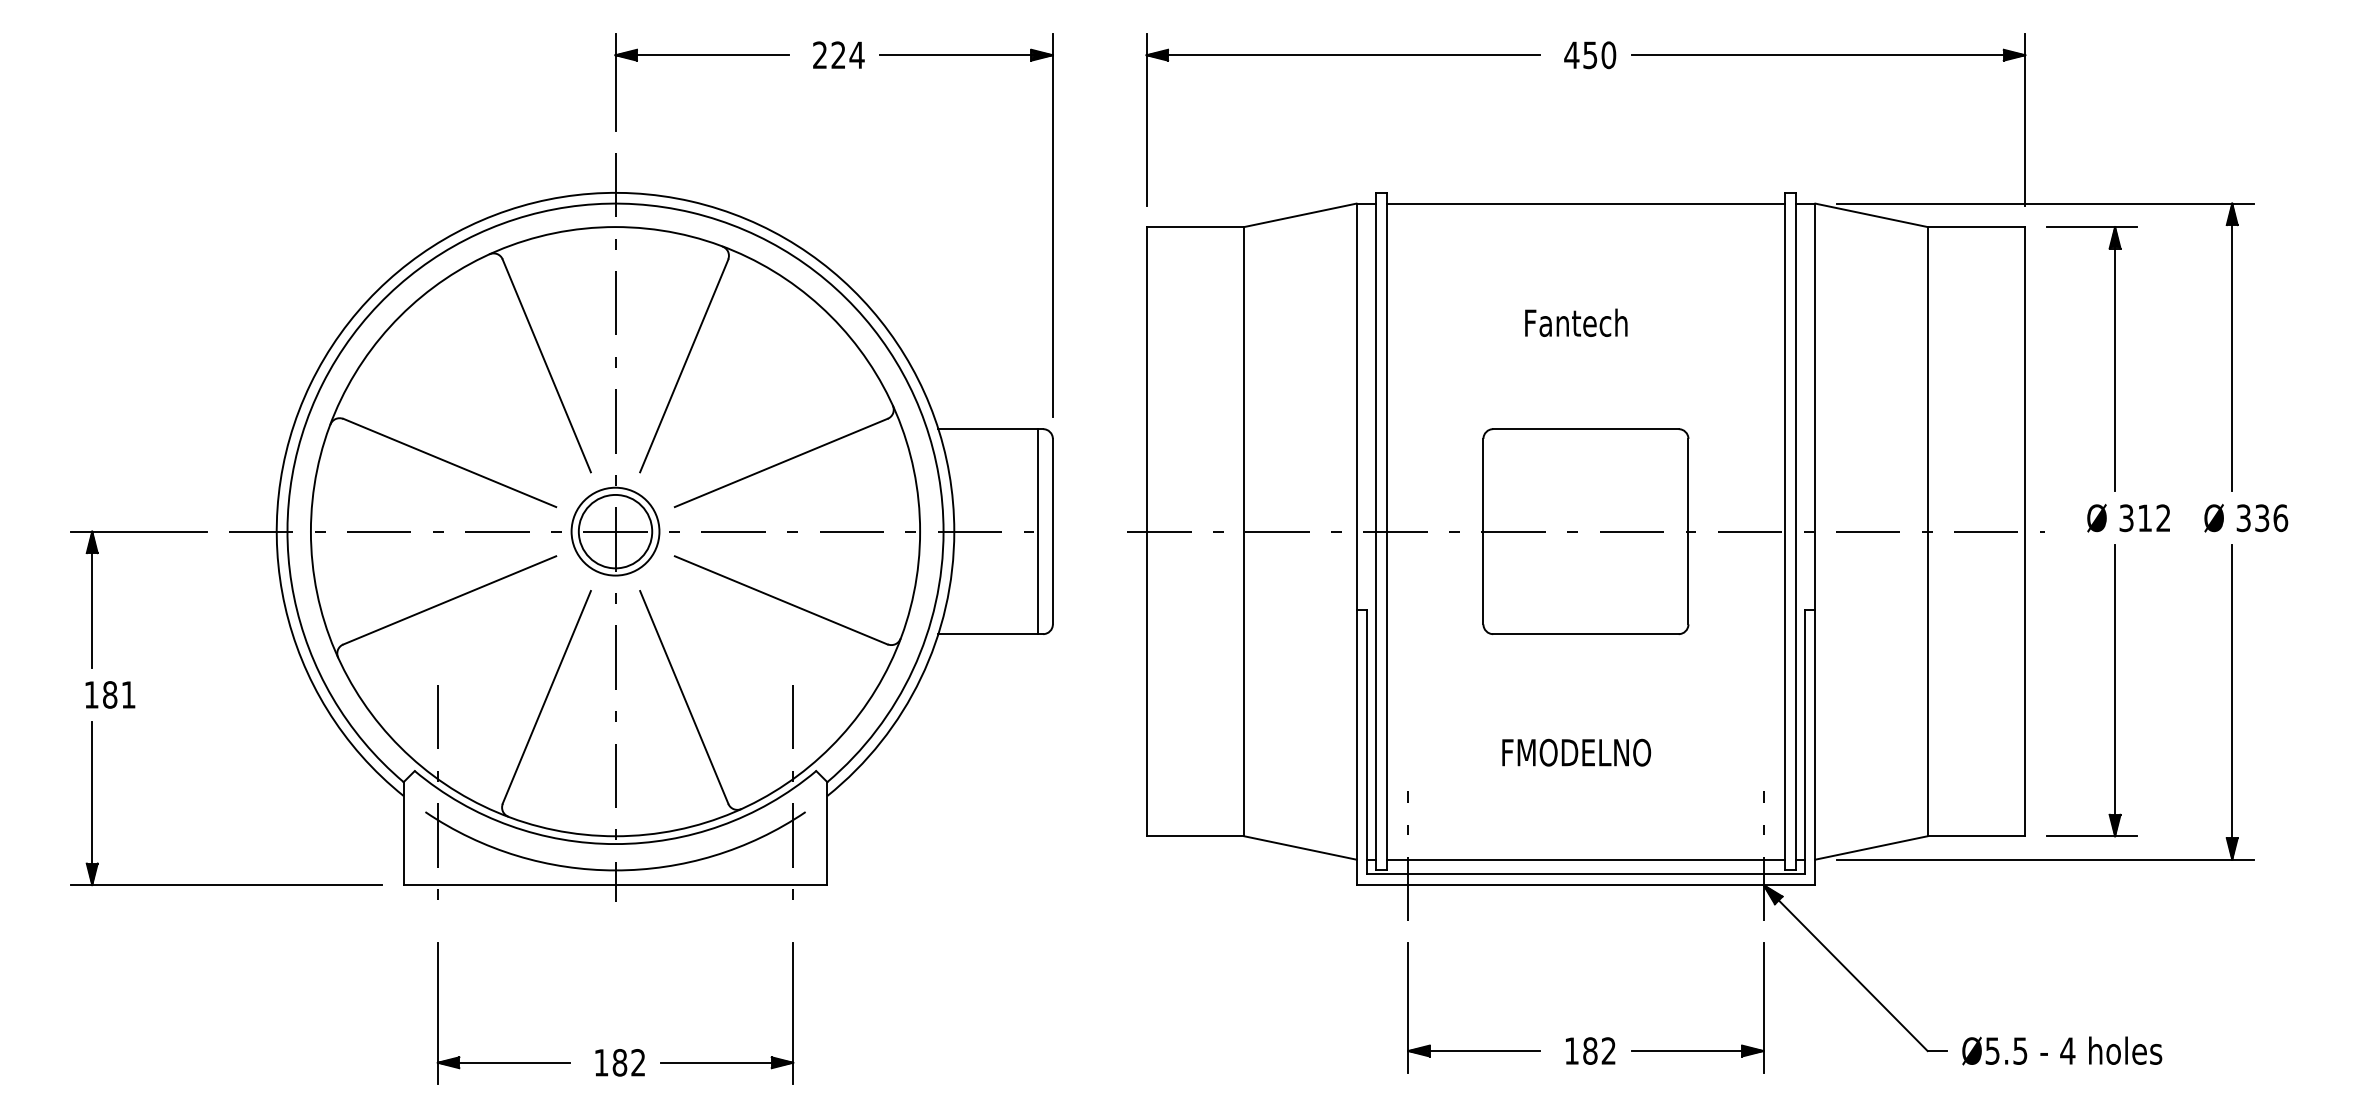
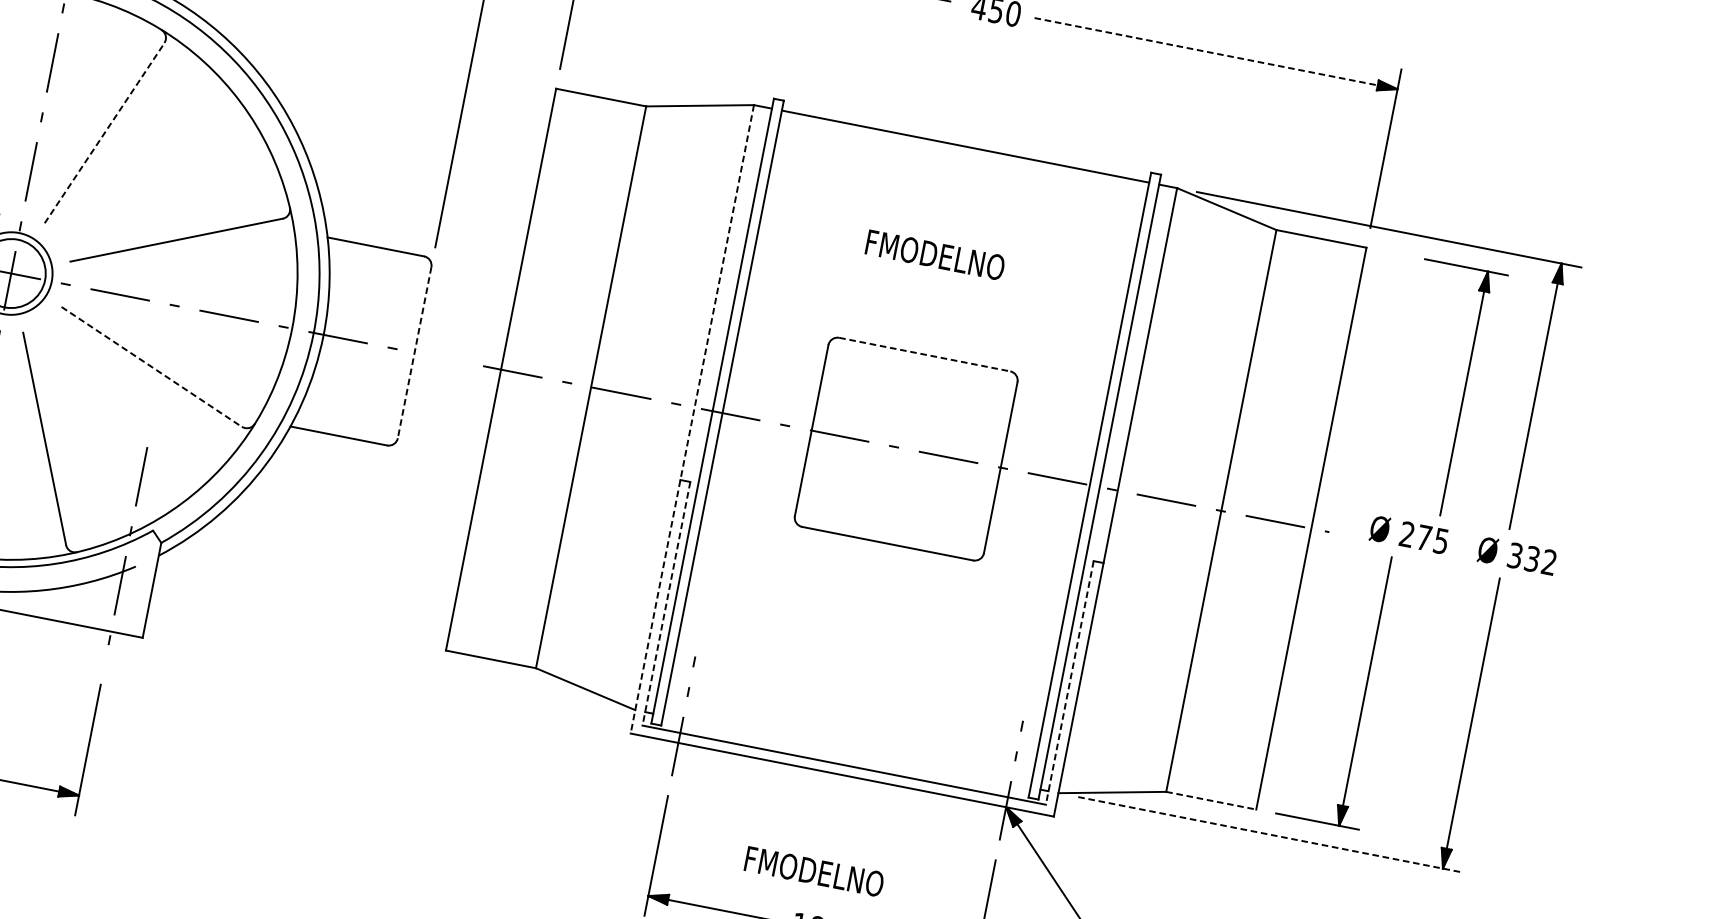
line: (1828, 55) -> (1216, 53), solid -> dashed
text: (1576, 322) -> (935, 254), Fantech -> FMODELNO
part: (2114, 358) -> (1463, 392), moved
line: (684, 365) -> (104, 132), solid -> dashed
line: (1585, 429) -> (924, 354), solid -> dashed
text: (2144, 518) -> (1423, 538), 312 -> 275
text: (2280, 518) -> (1549, 562), 336 -> 332
line: (1038, 531) -> (401, 349), removed
line: (1052, 531) -> (414, 352), solid -> dashed
line: (1356, 544) -> (692, 419), solid -> dashed
line: (781, 600) -> (151, 367), solid -> dashed
line: (1367, 742) -> (666, 604), solid -> dashed
line: (1804, 742) -> (1069, 683), solid -> dashed
text: (1576, 752) -> (814, 871), moved
line: (1976, 836) -> (1211, 800), solid -> dashed
line: (1585, 859) -> (846, 751), removed
line: (2045, 859) -> (1270, 834), solid -> dashed

